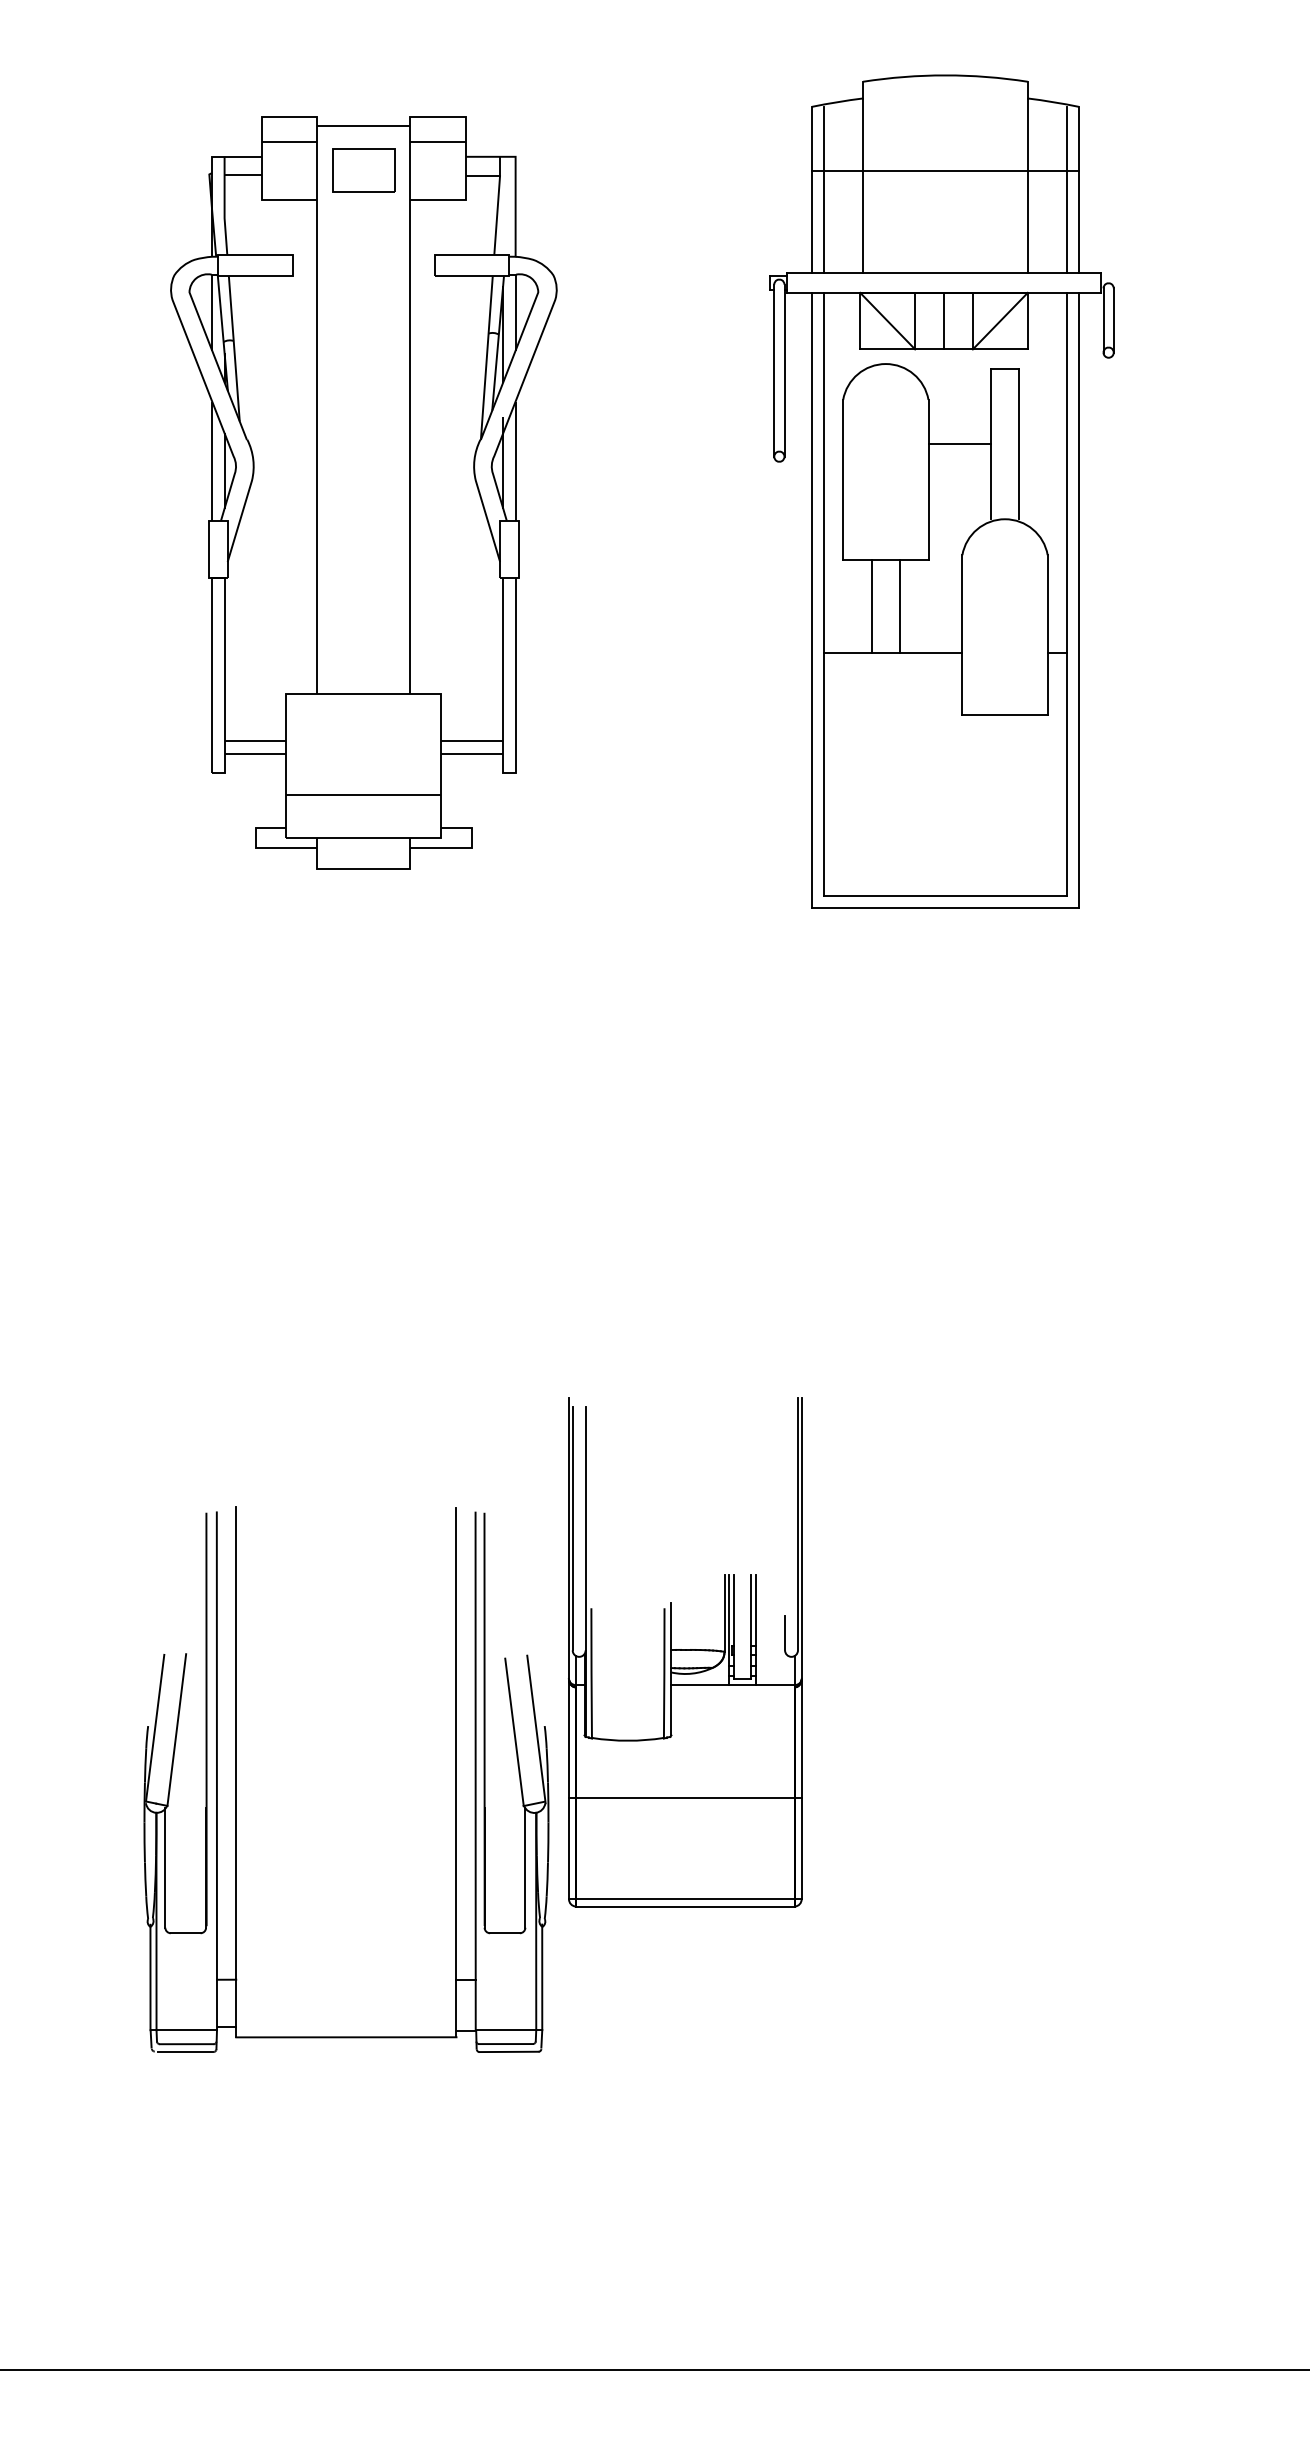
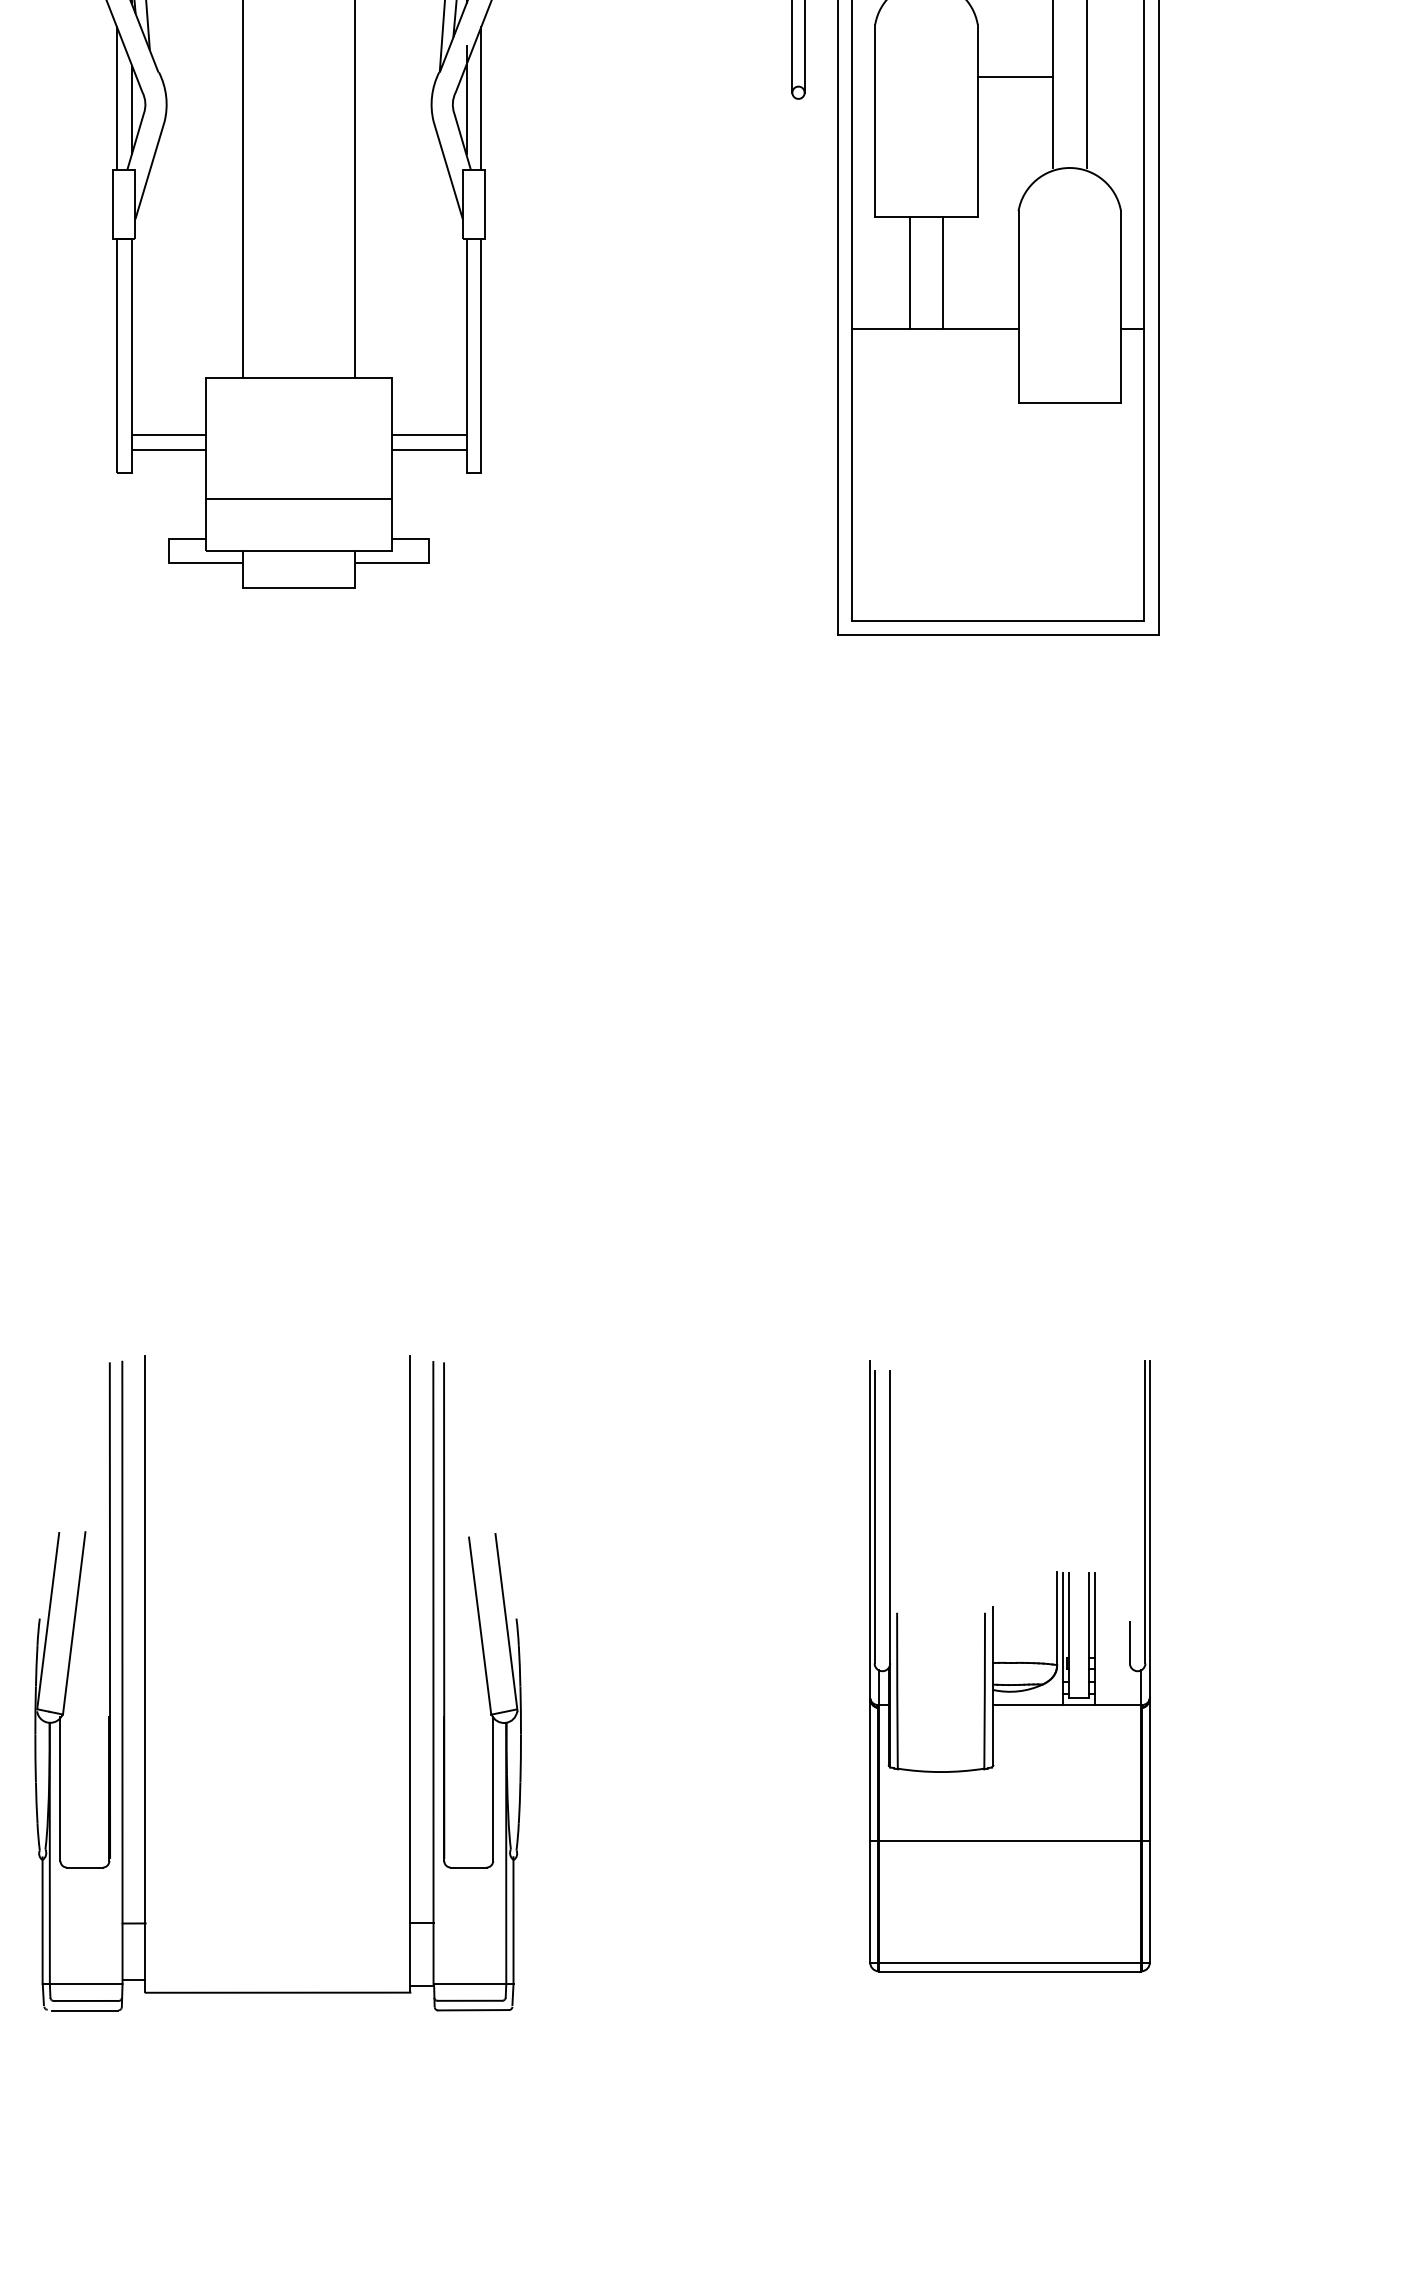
part: (685, 1652) -> (1010, 1665), moved

